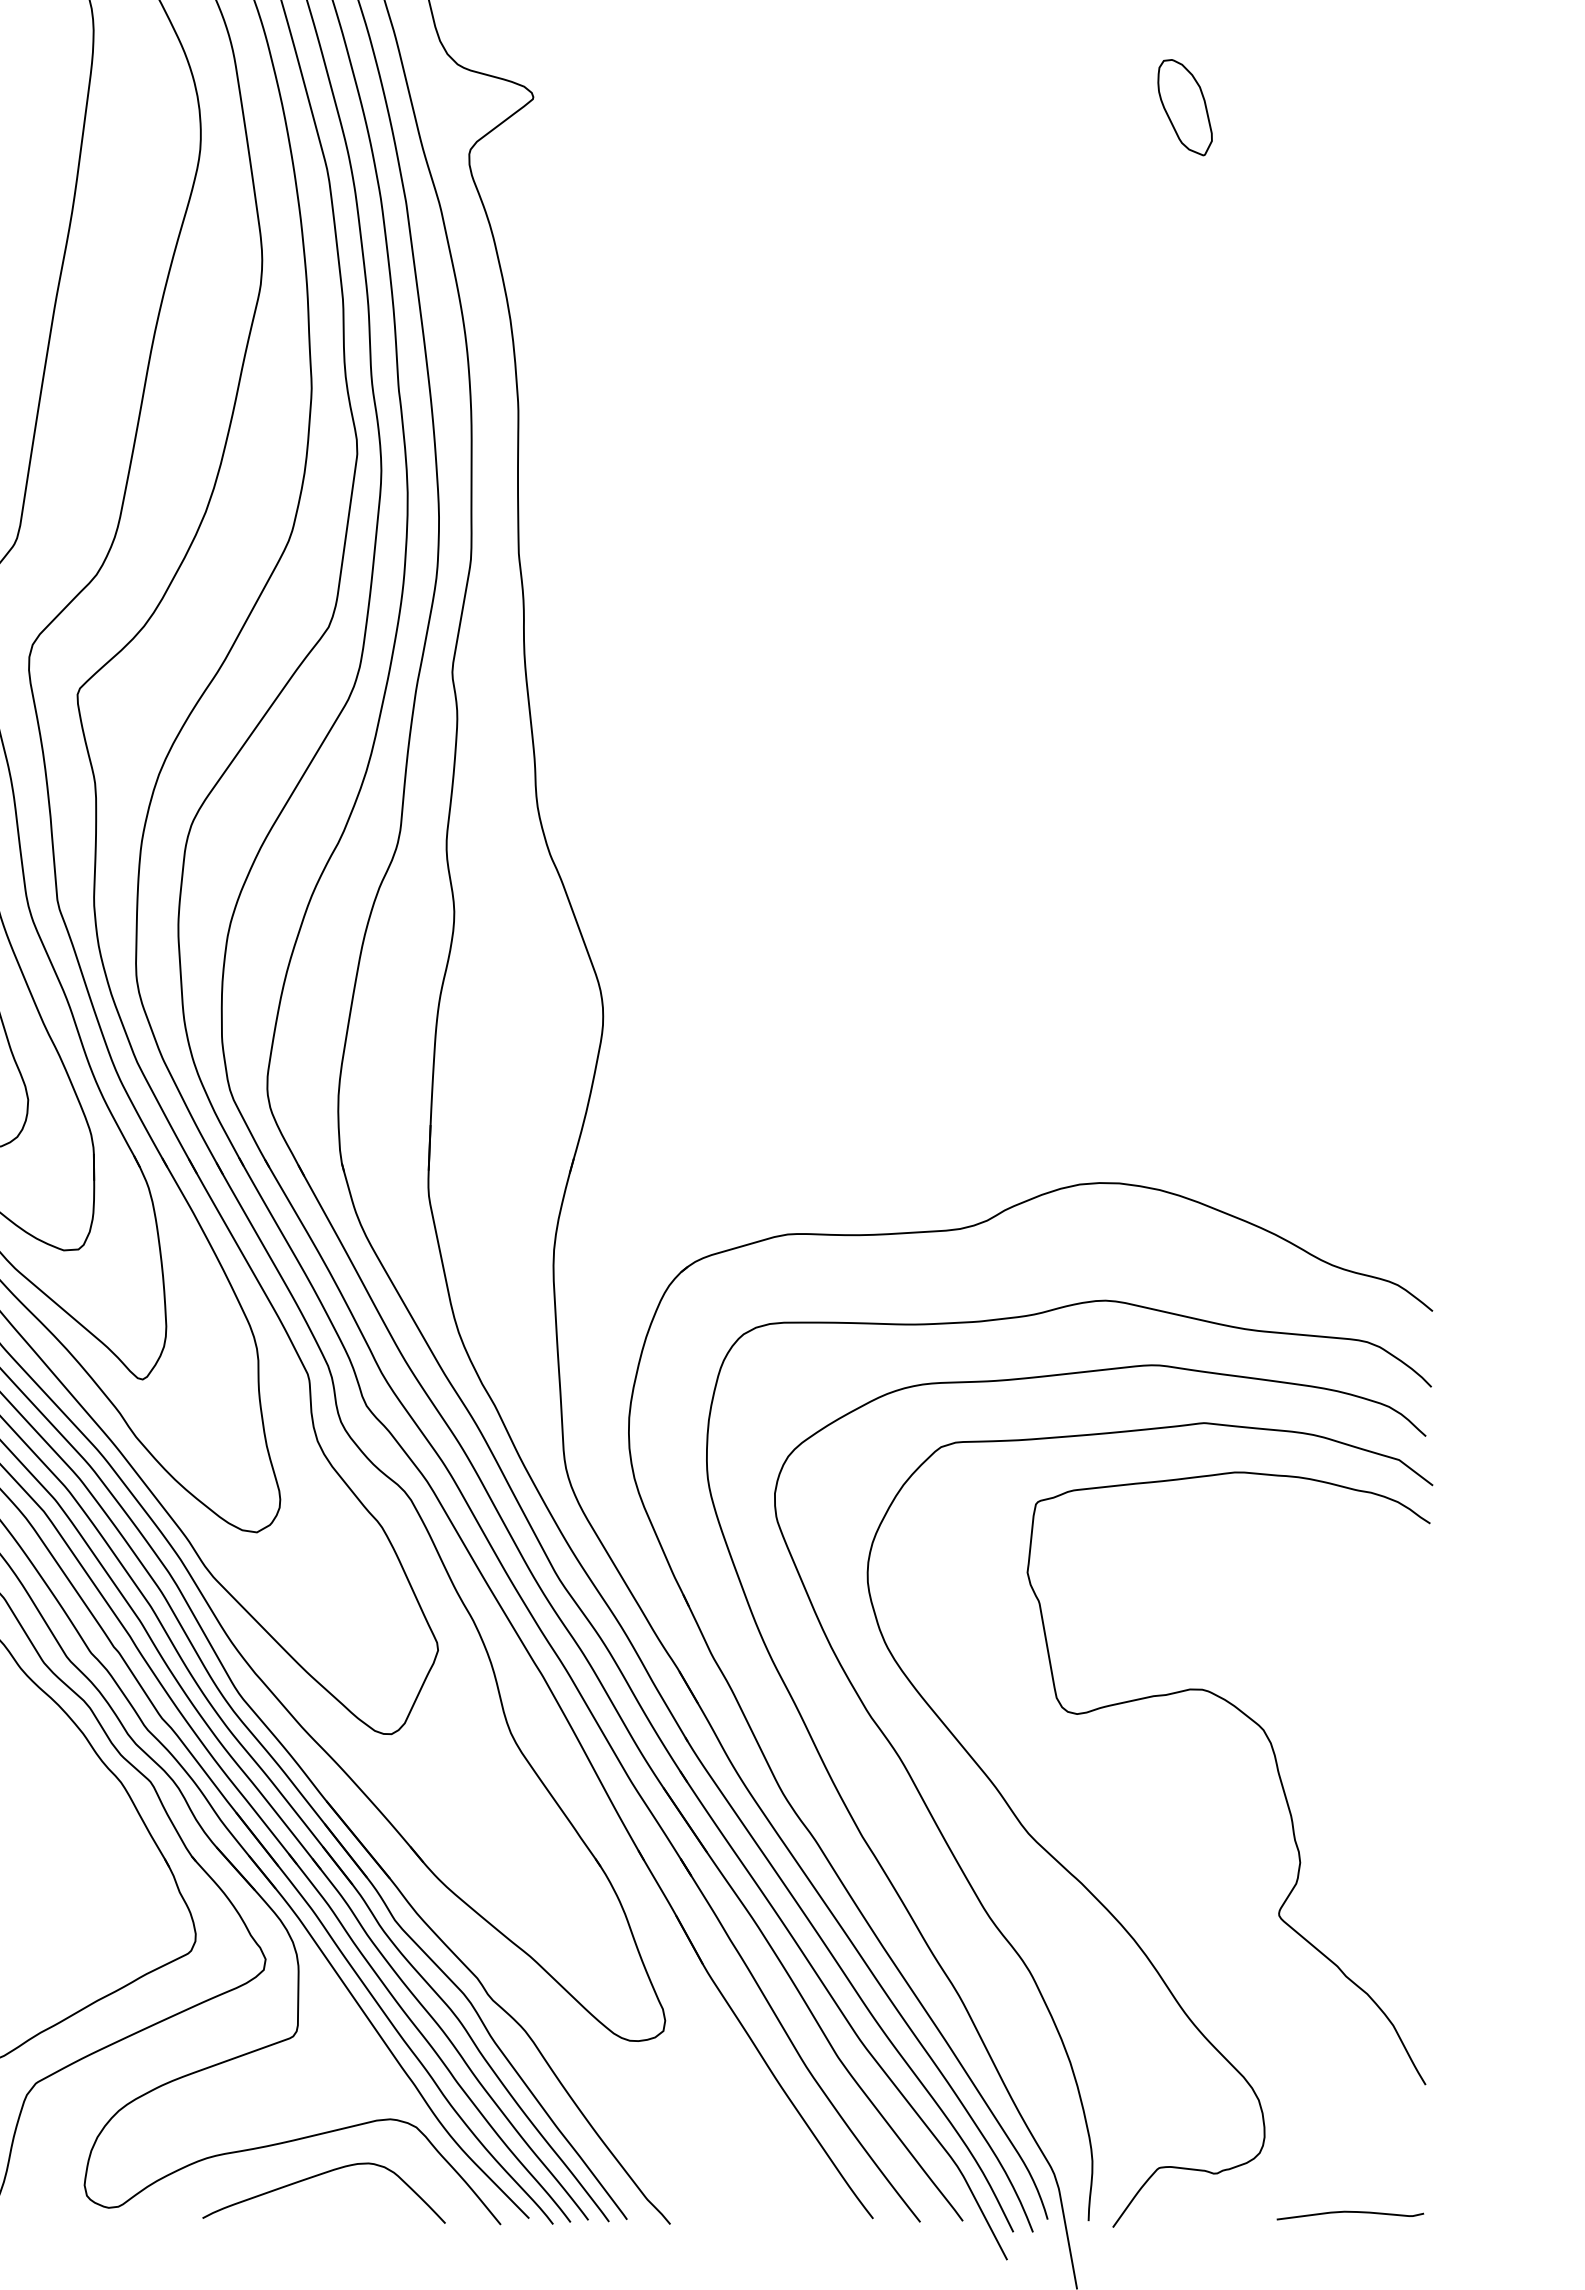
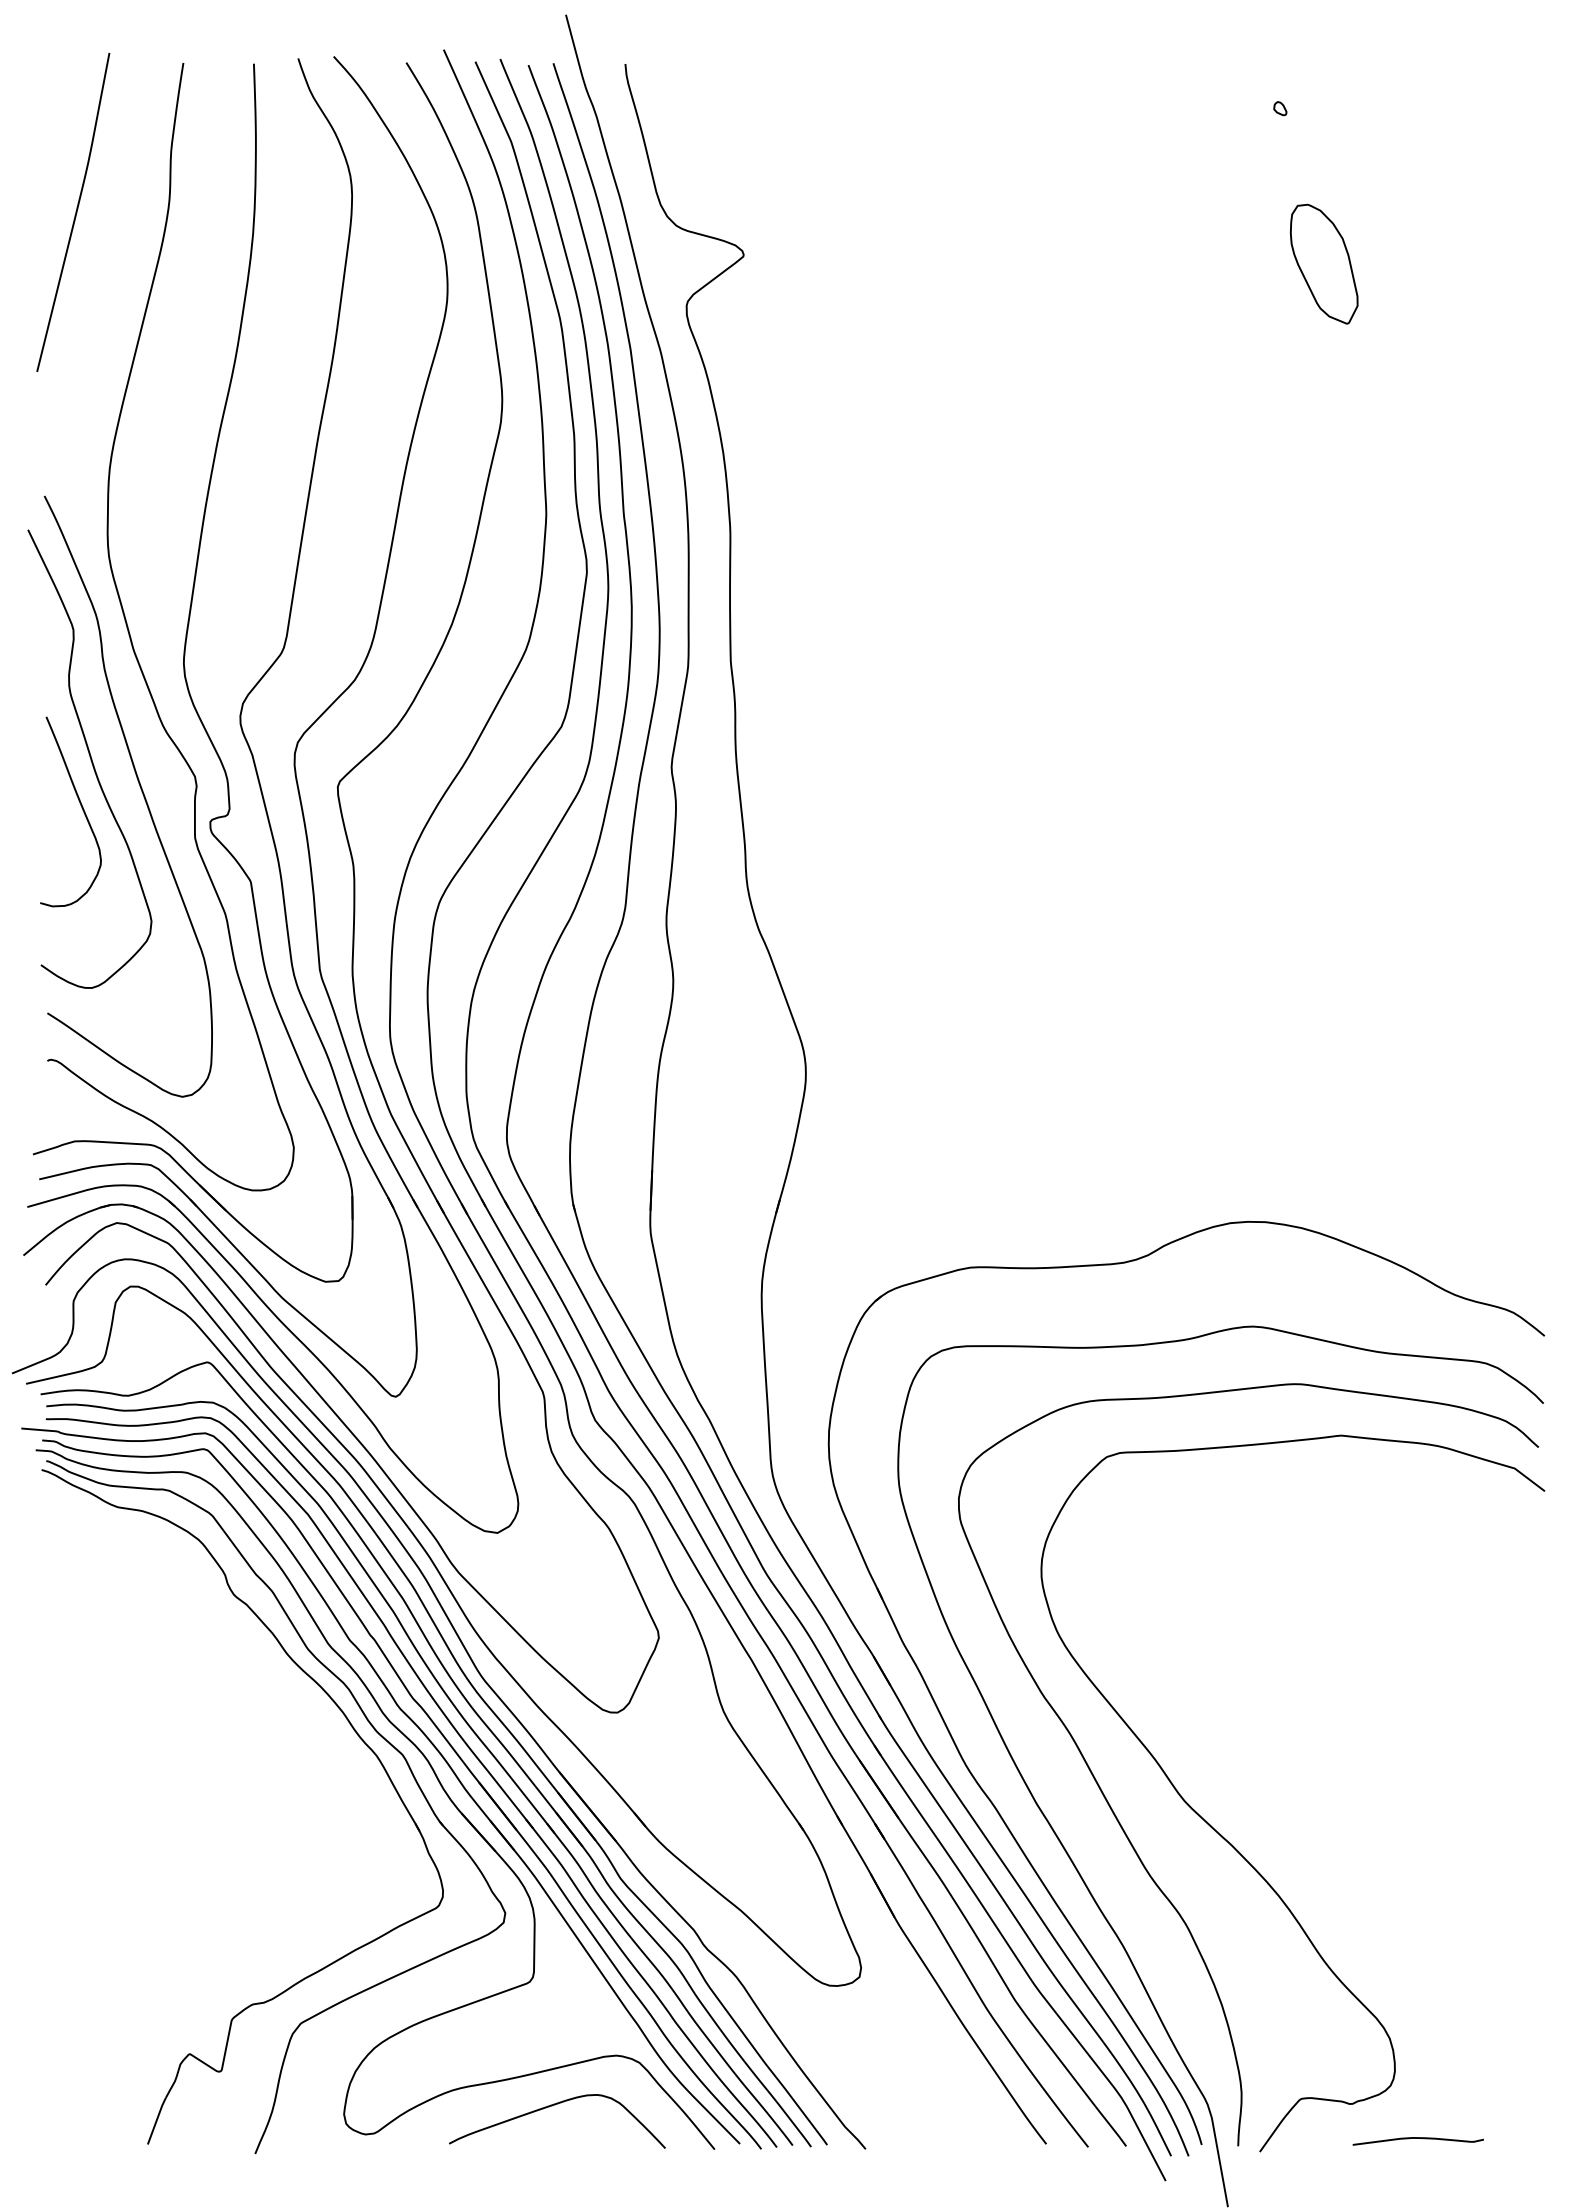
part: (1184, 106) -> (1323, 263), size x1.4
curve: (1276, 1769) -> (1405, 1744), removed
curve: (1349, 2212) -> (1417, 2138), moved

